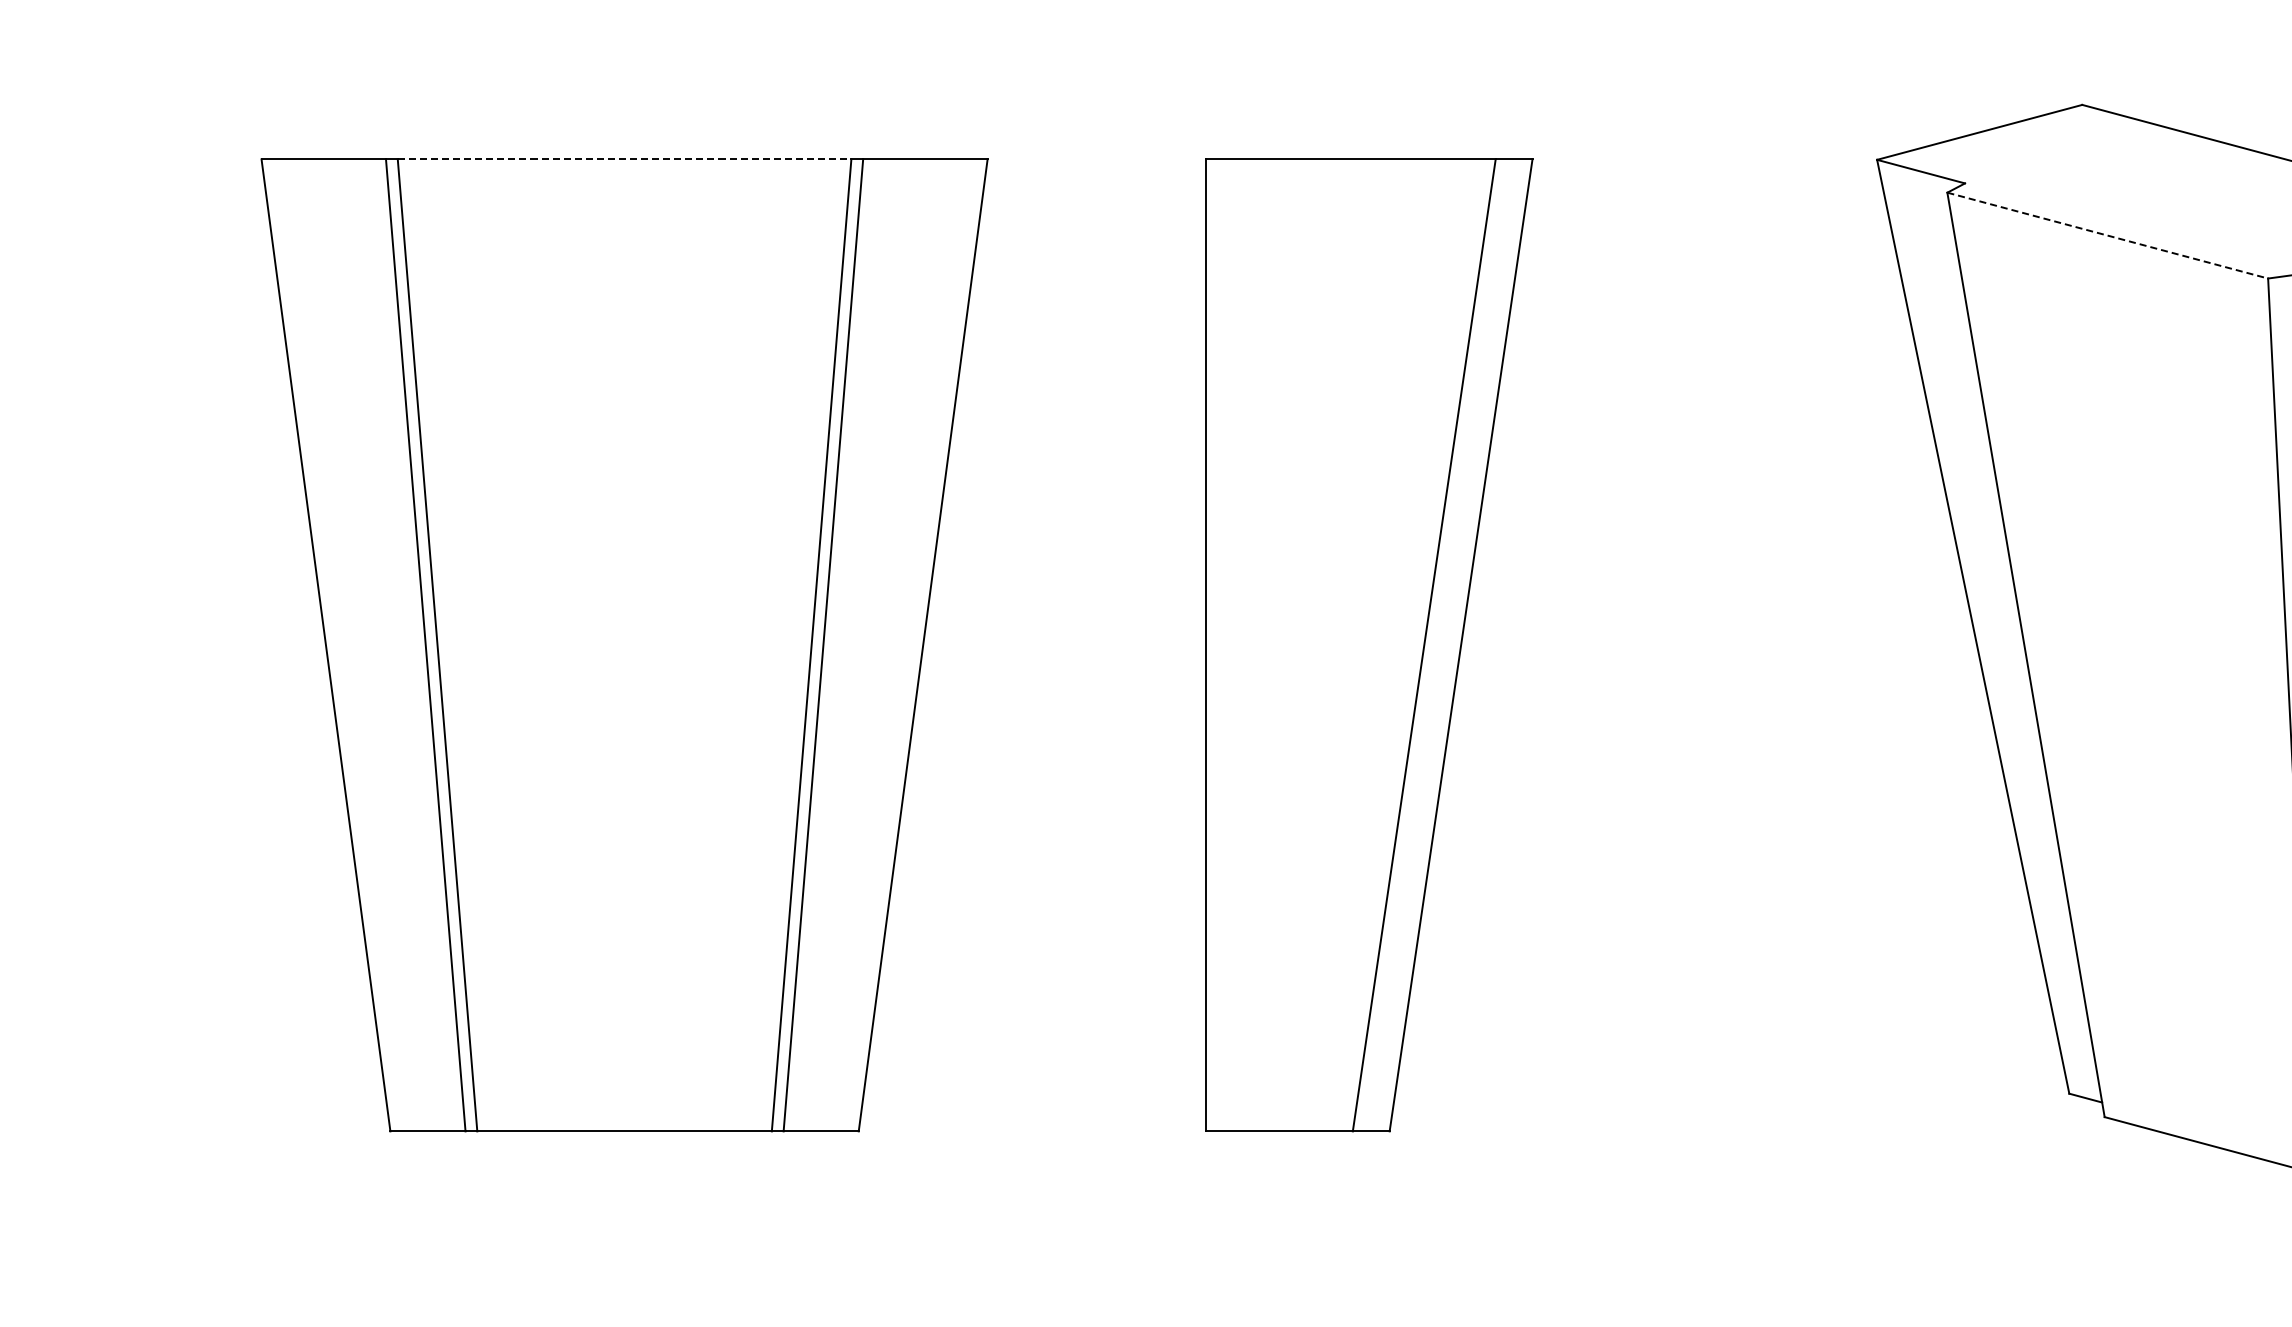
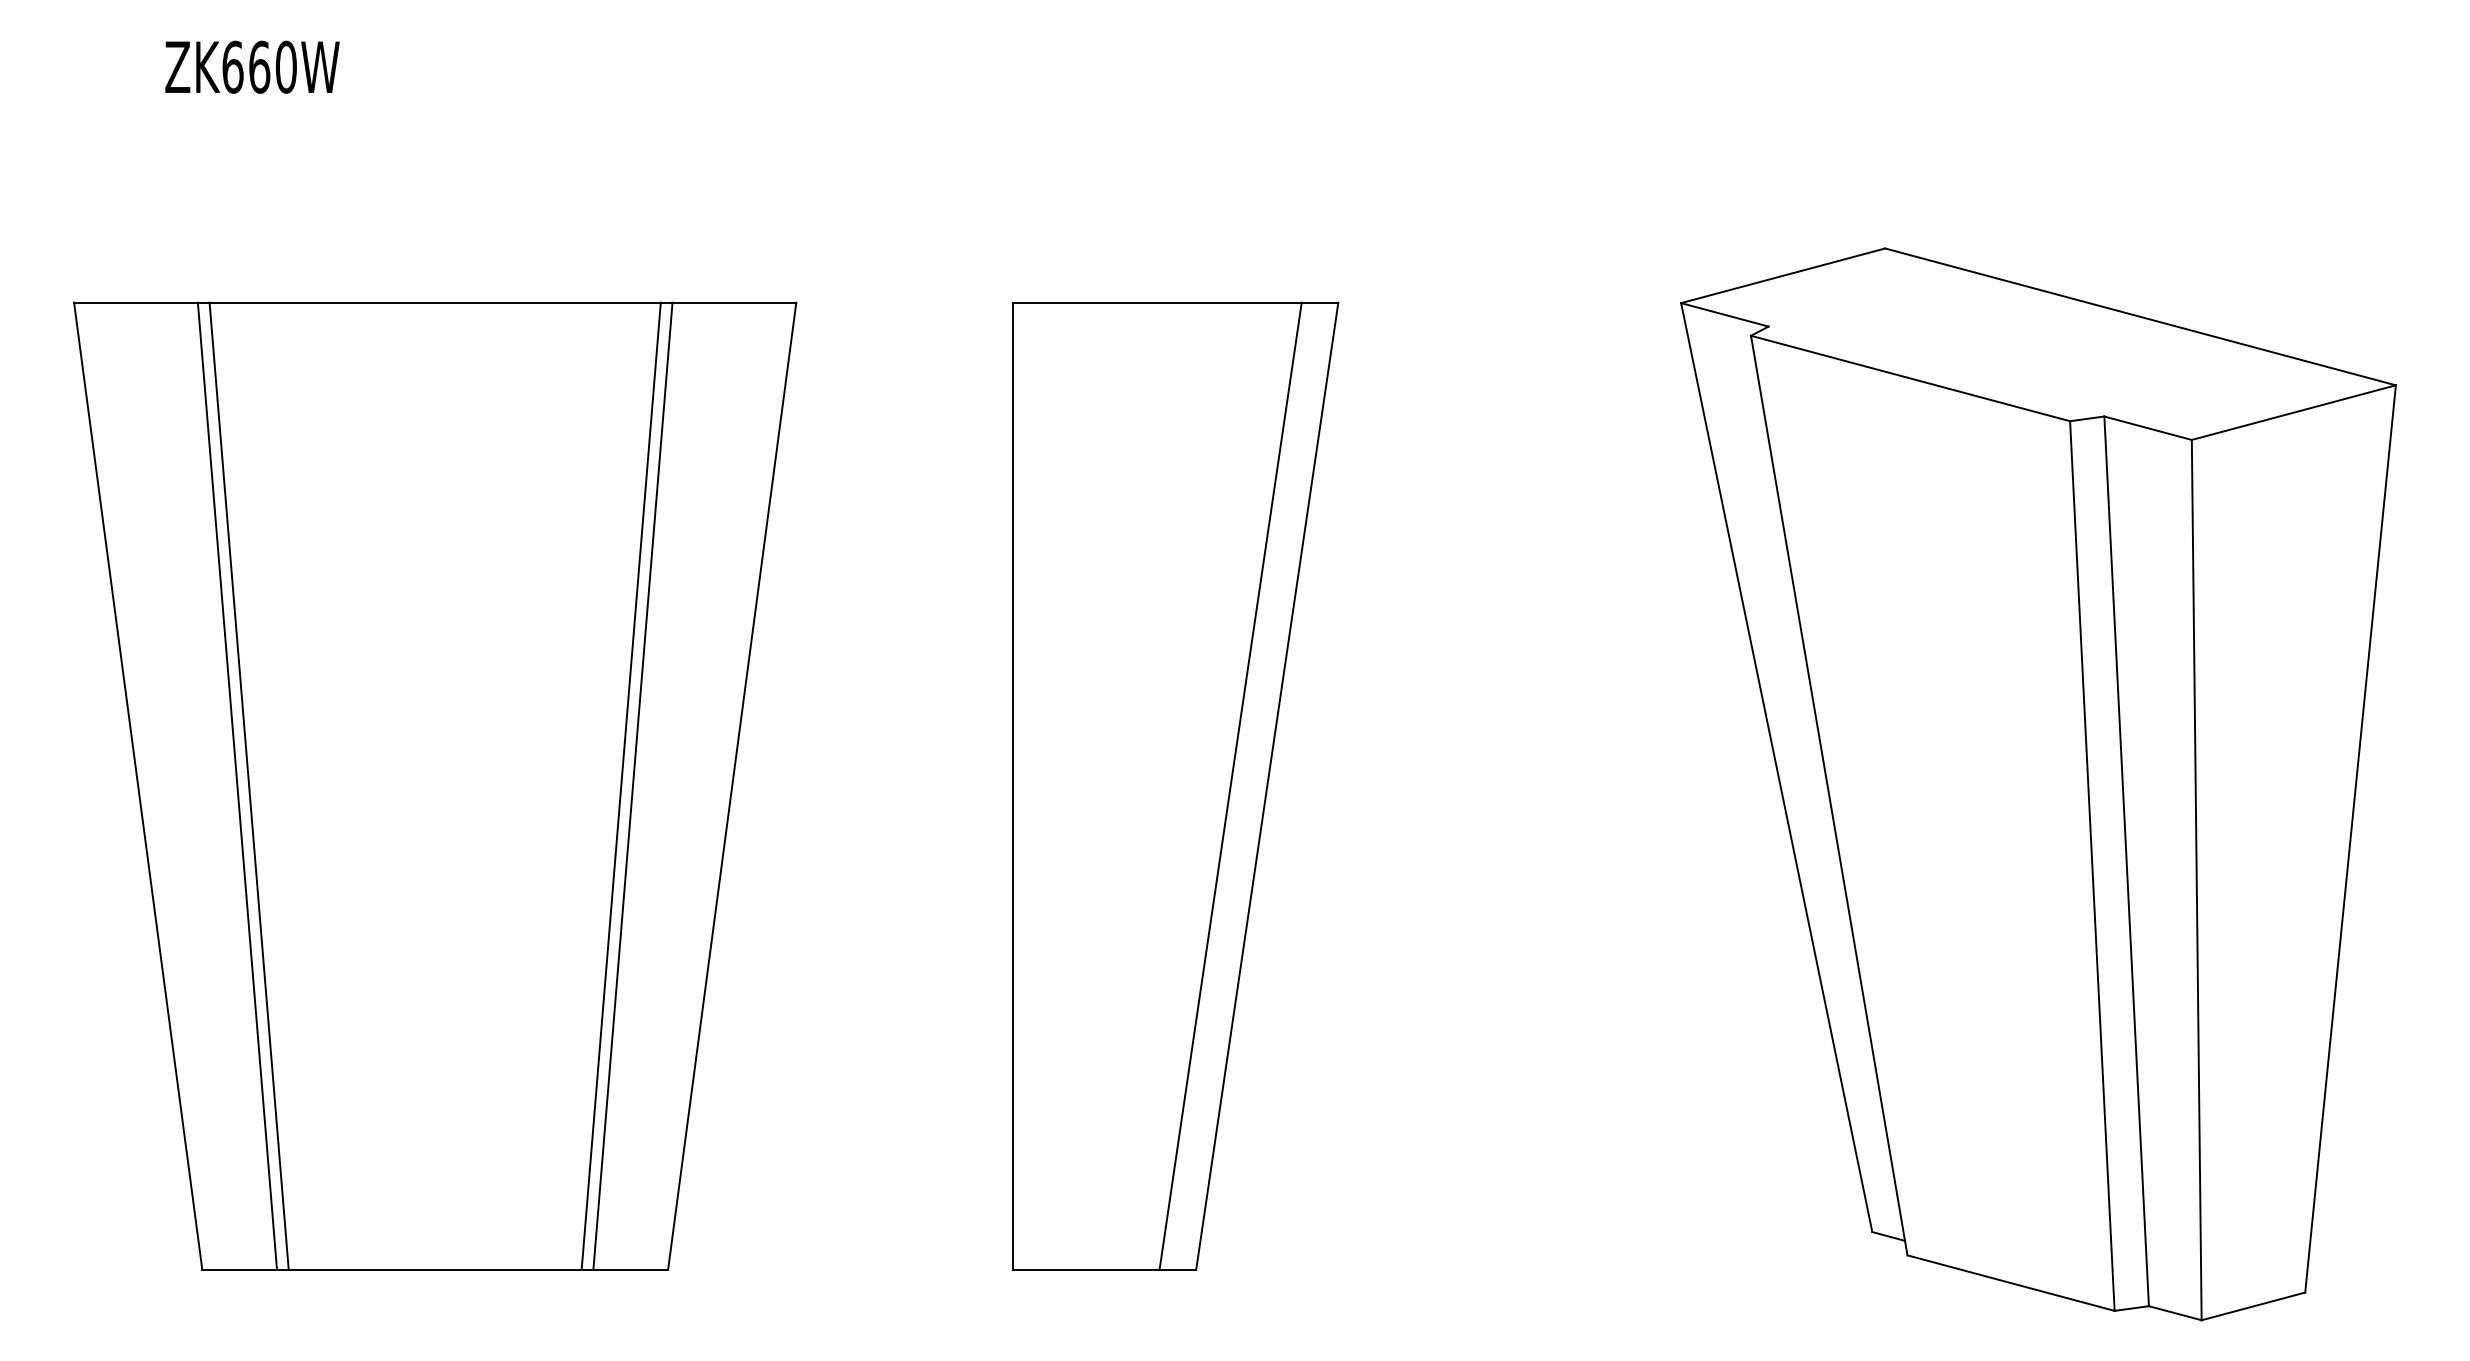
line: (624, 159) -> (435, 302), dashed -> solid
line: (2108, 235) -> (1911, 378), dashed -> solid

